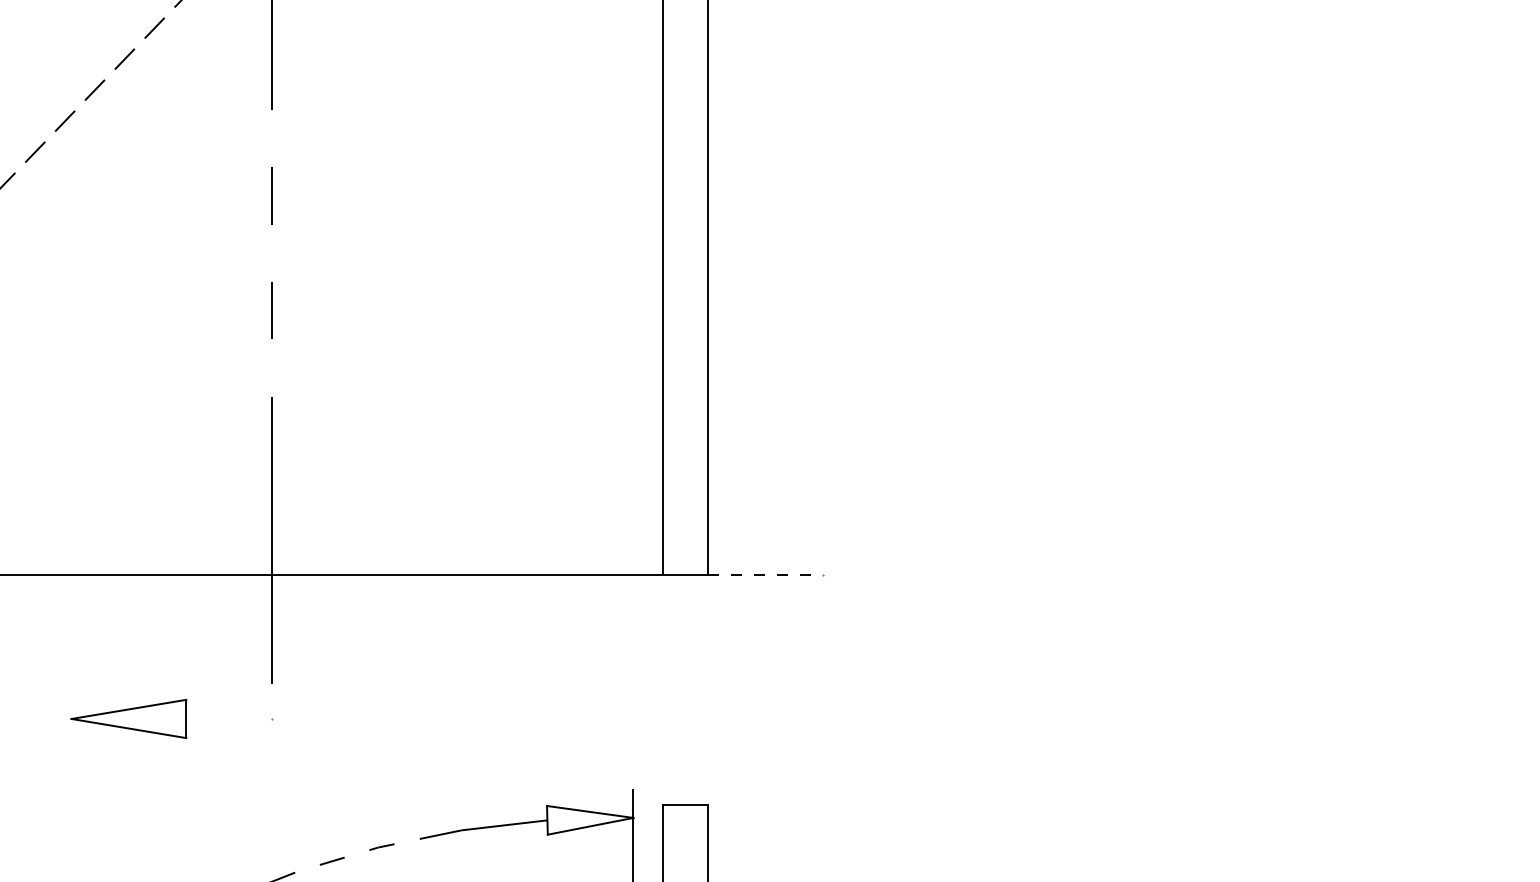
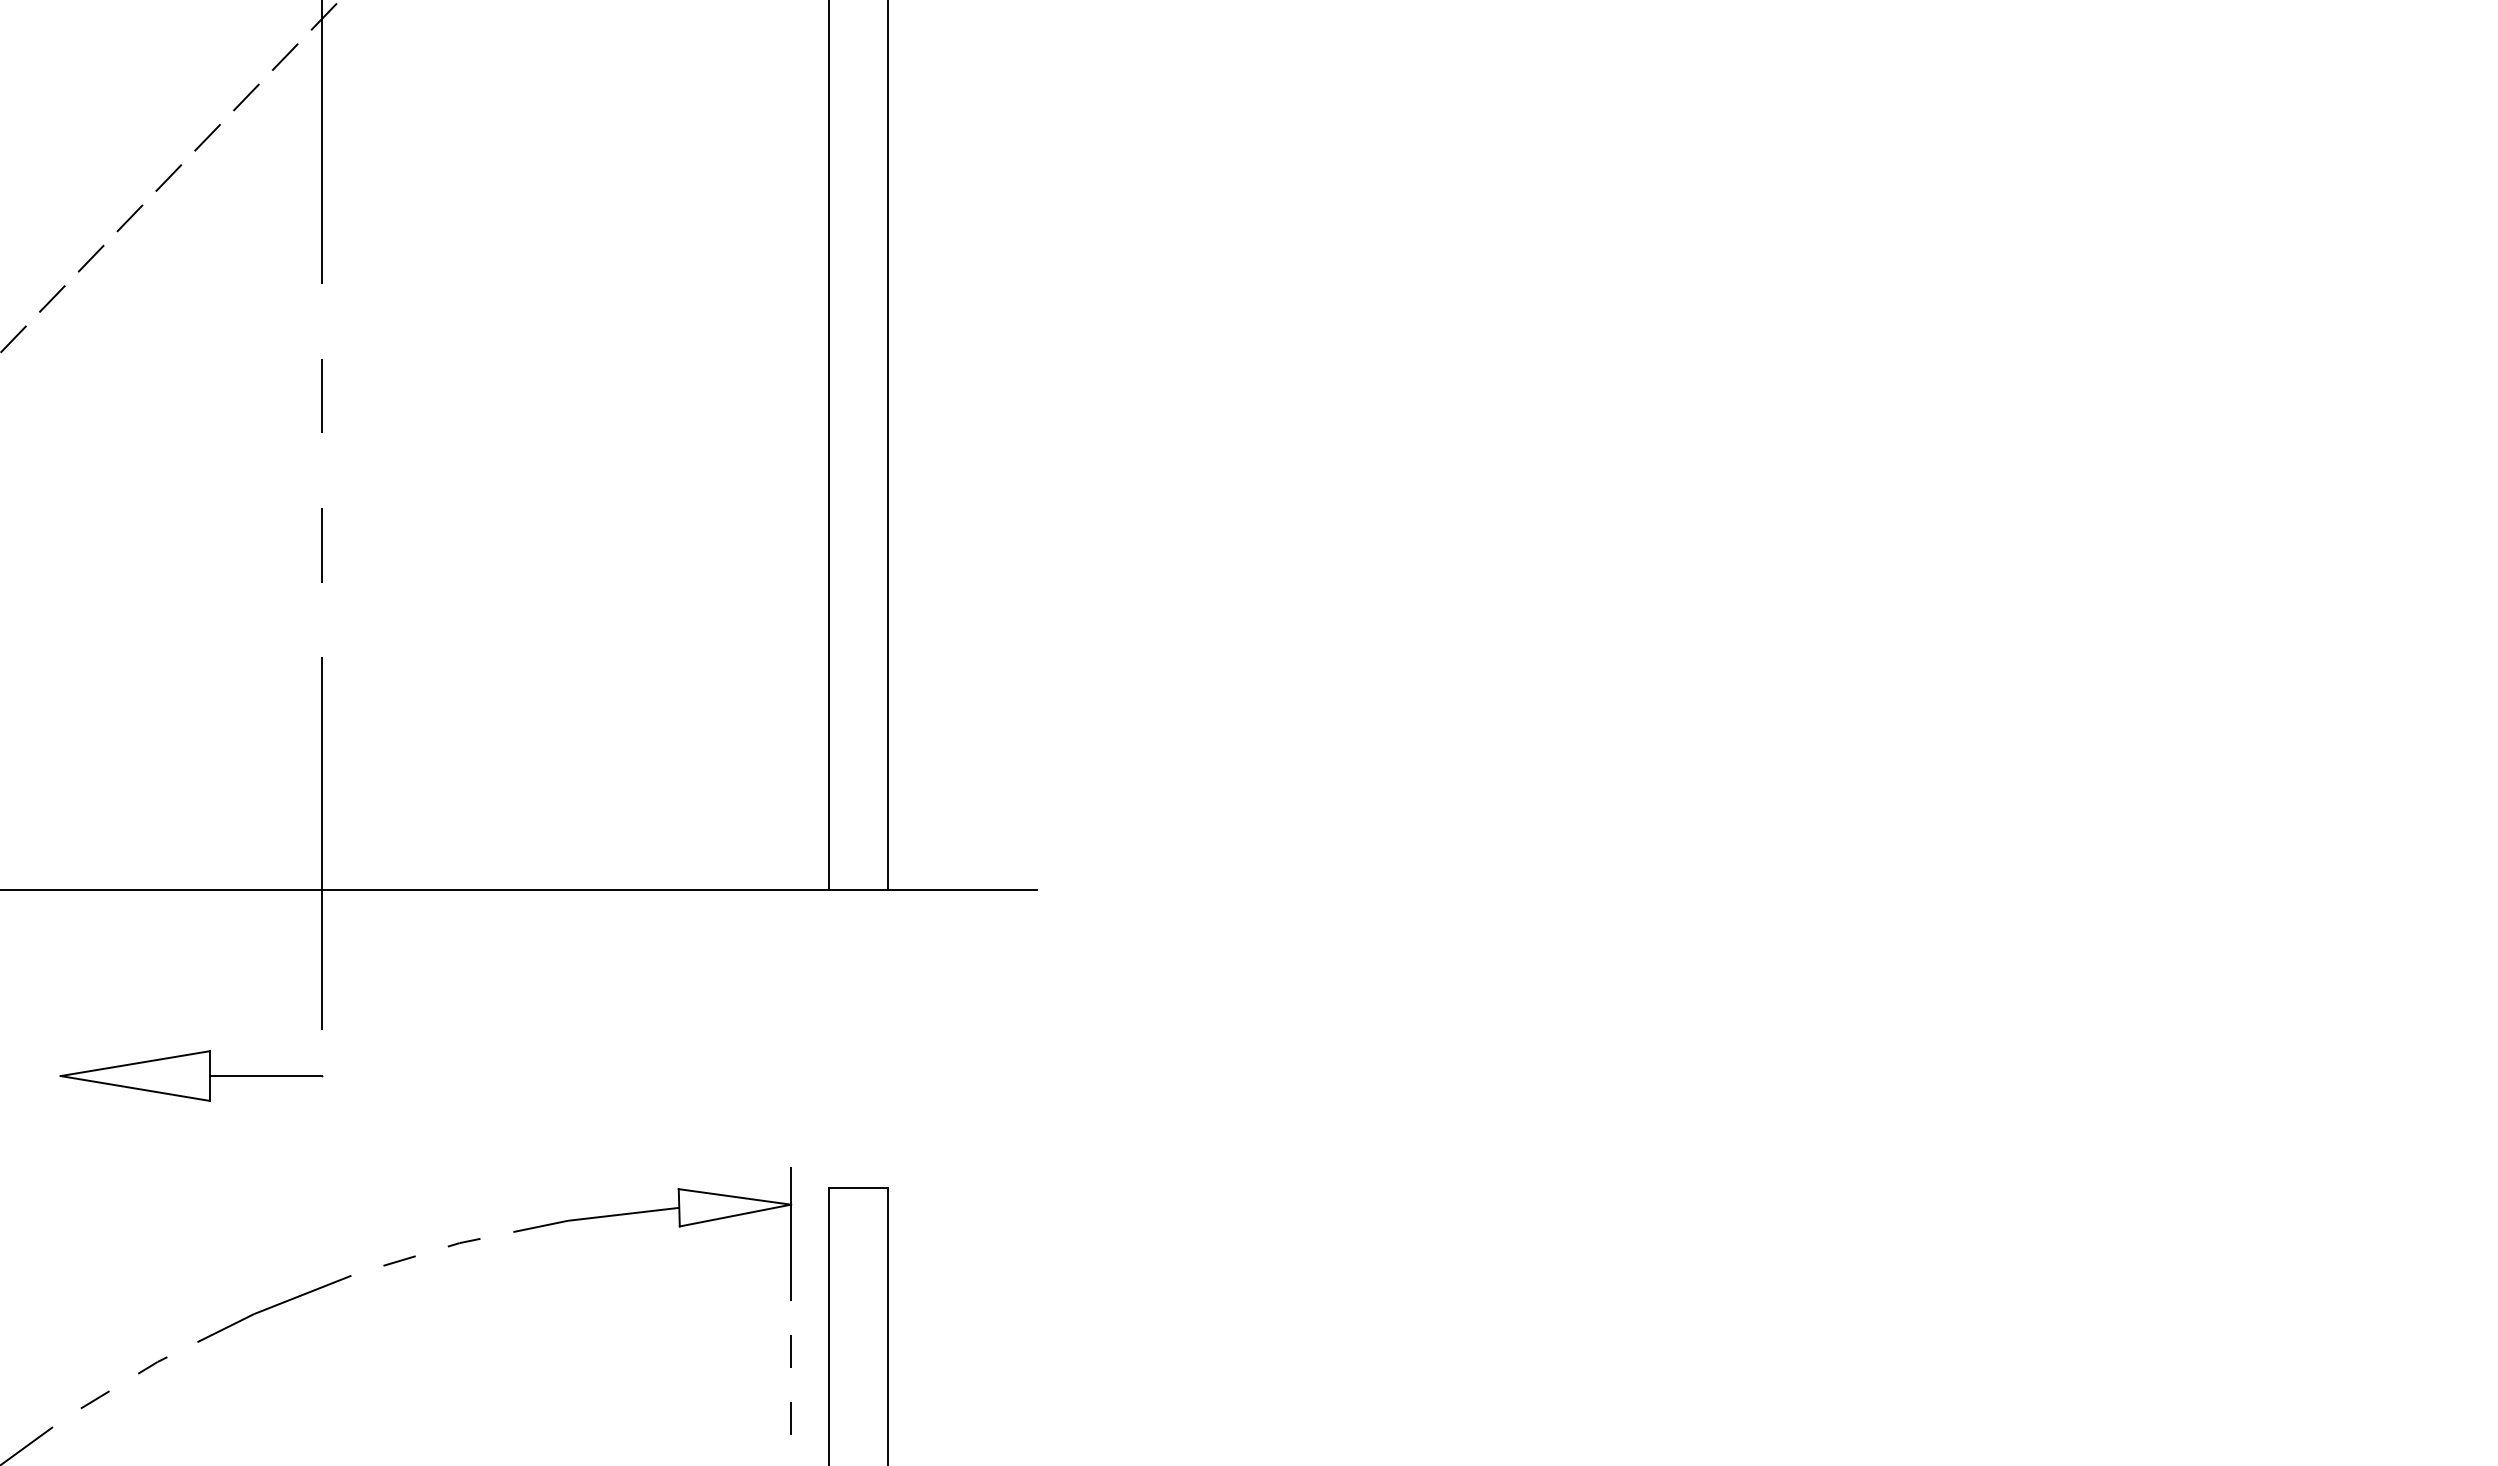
line: (765, 575) -> (962, 889), dashed -> solid
line: (229, 719) -> (265, 1076), added

